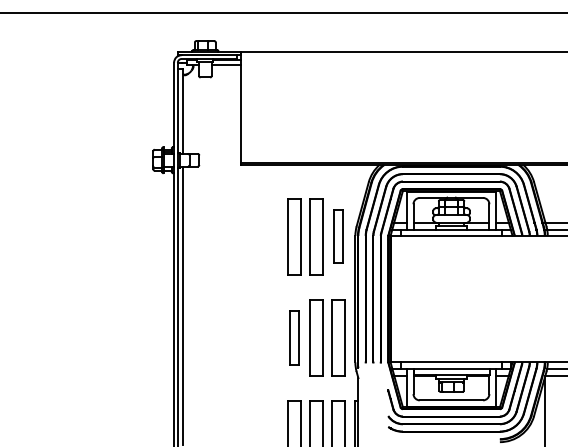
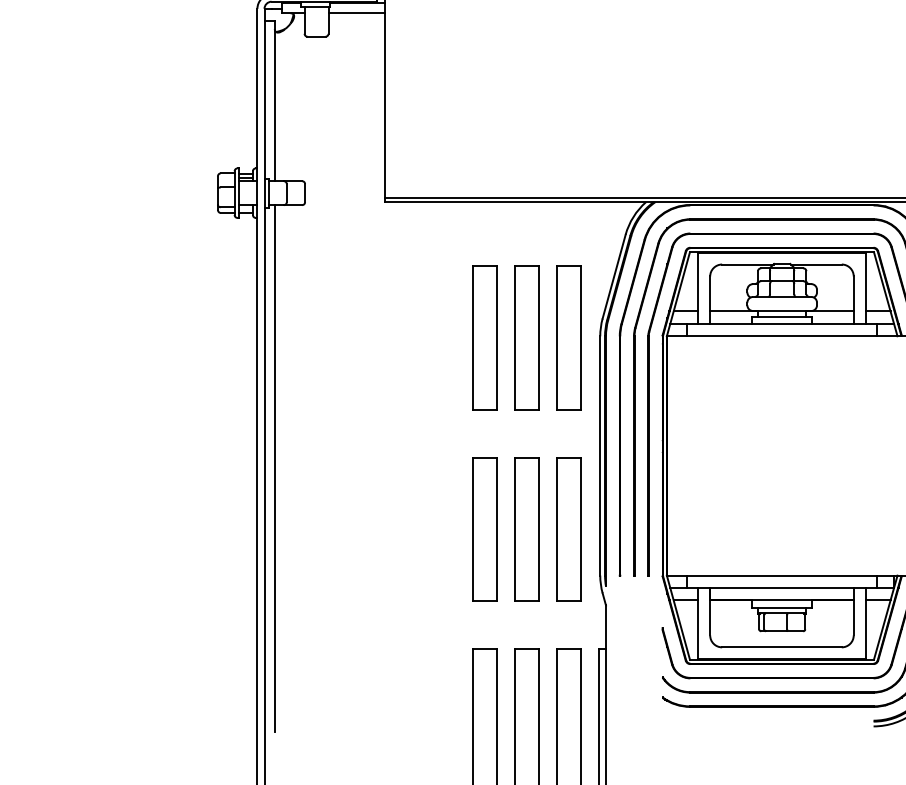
part: (338, 236) -> (568, 337), size x1.43
part: (294, 337) -> (485, 528), size x1.43

